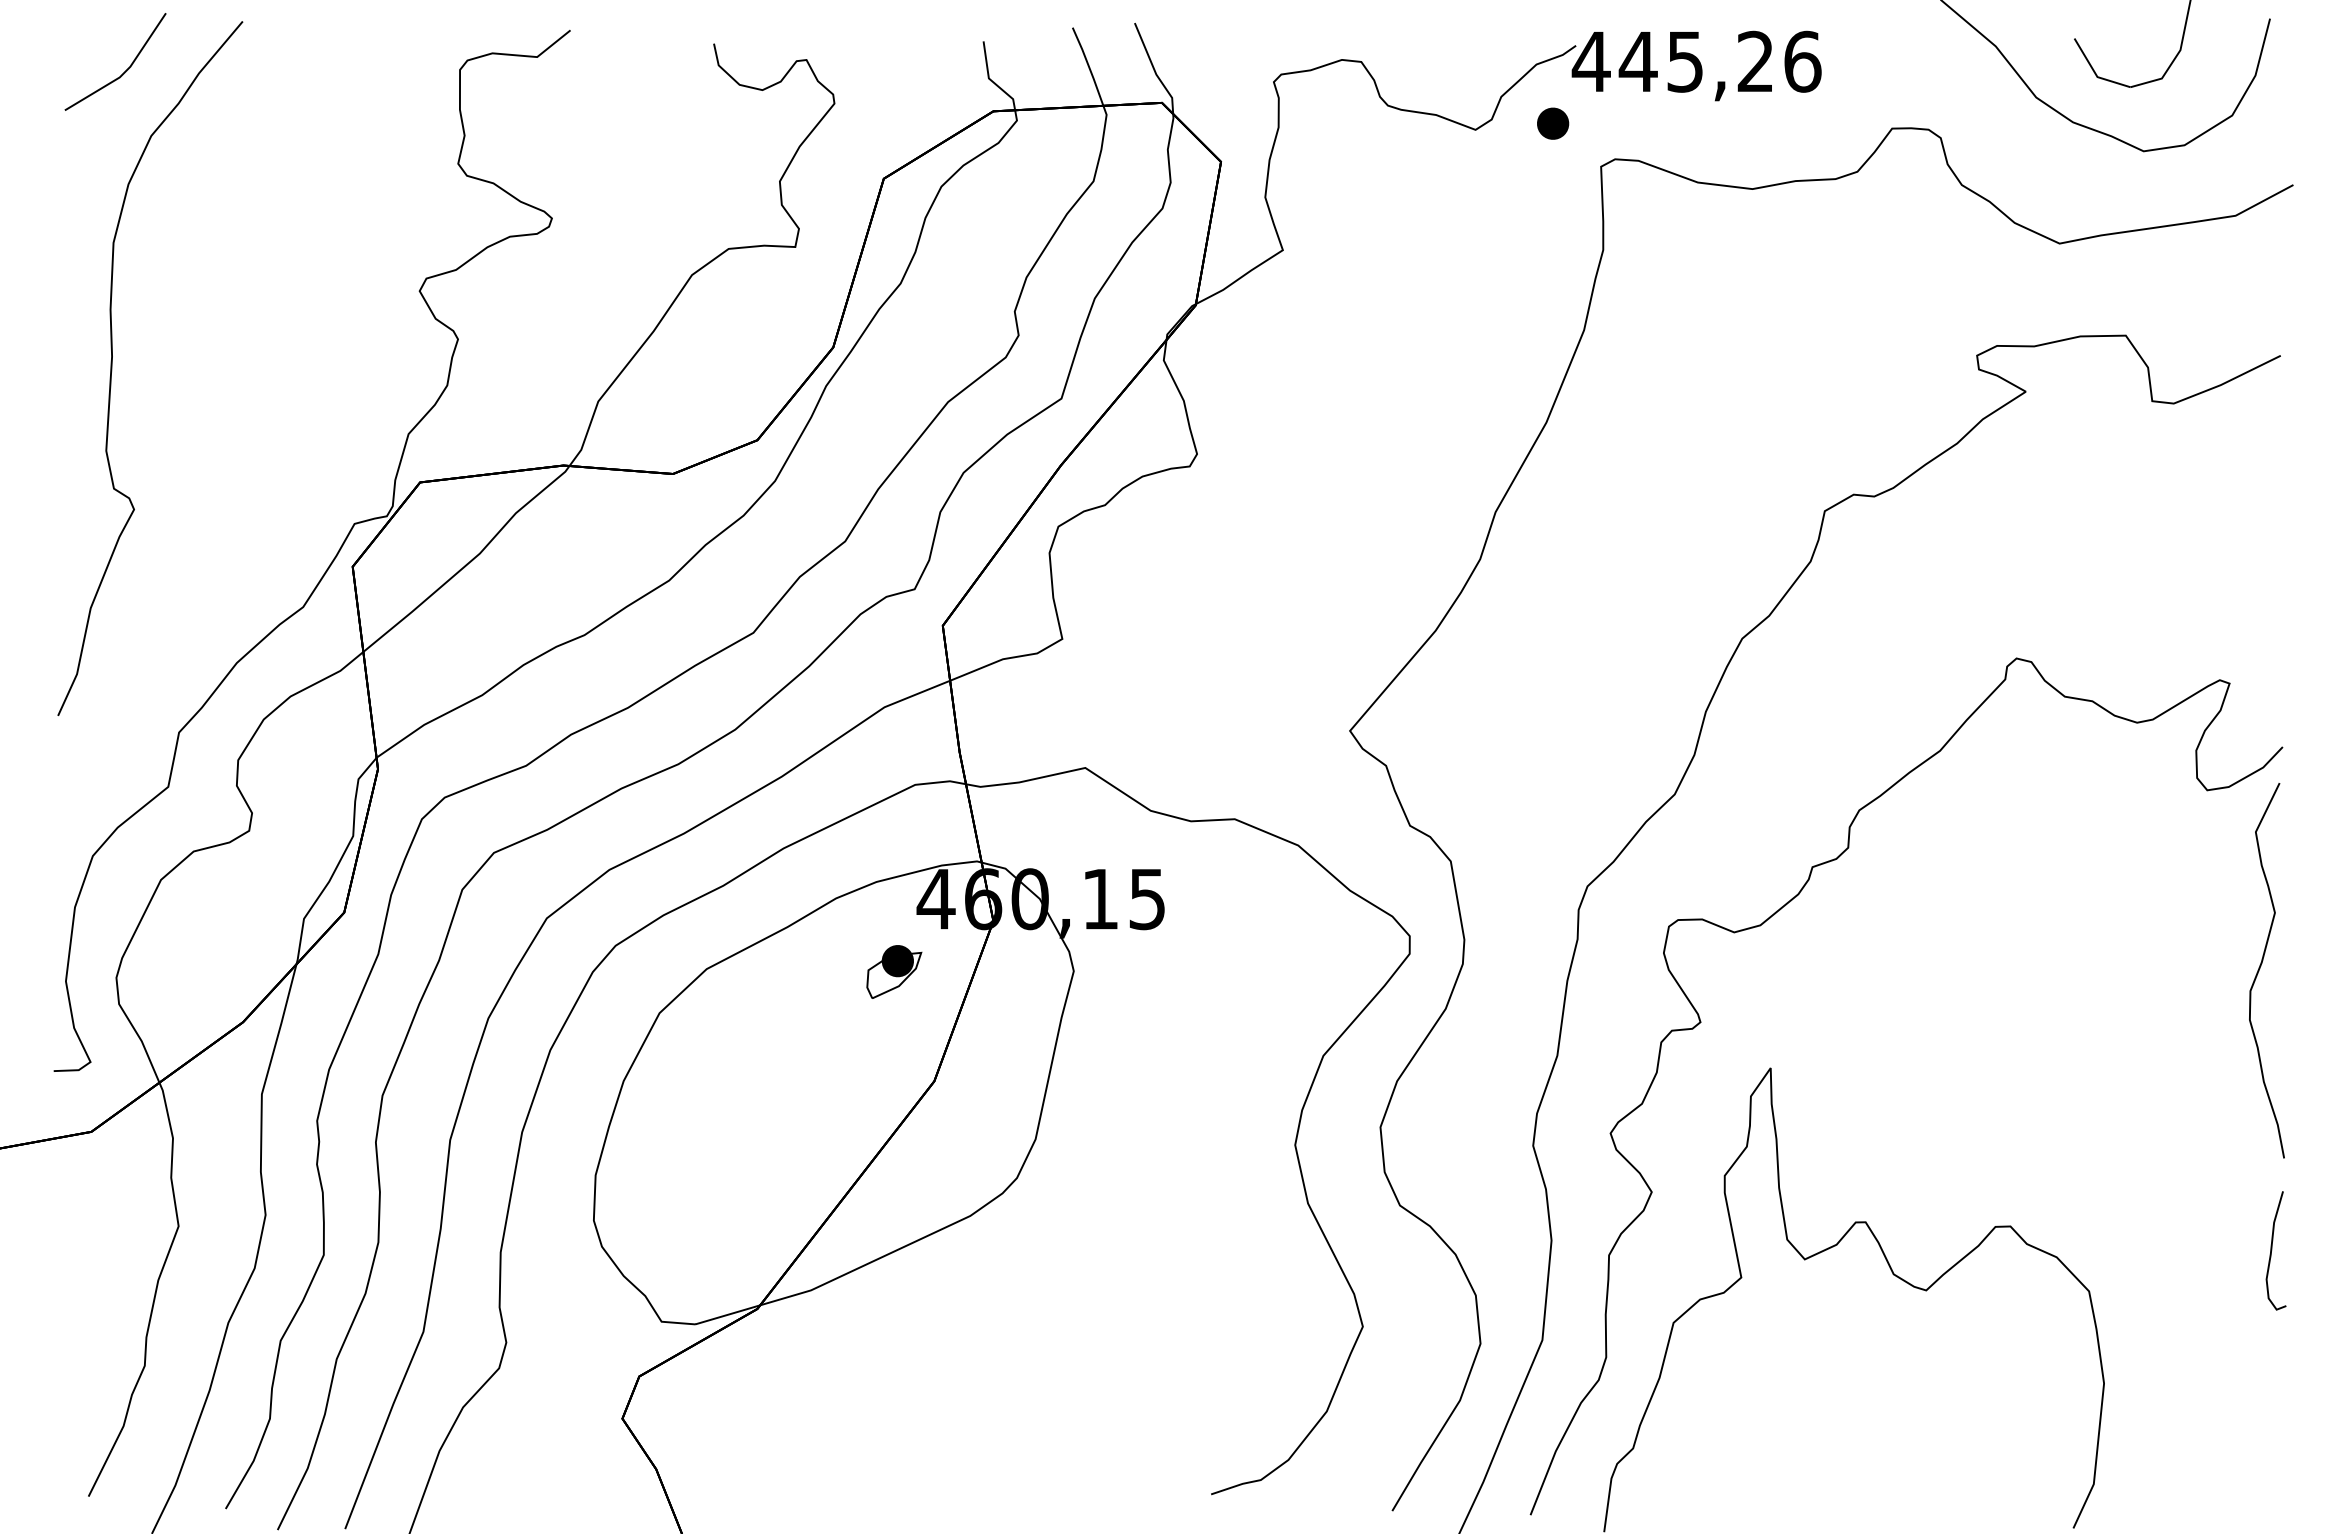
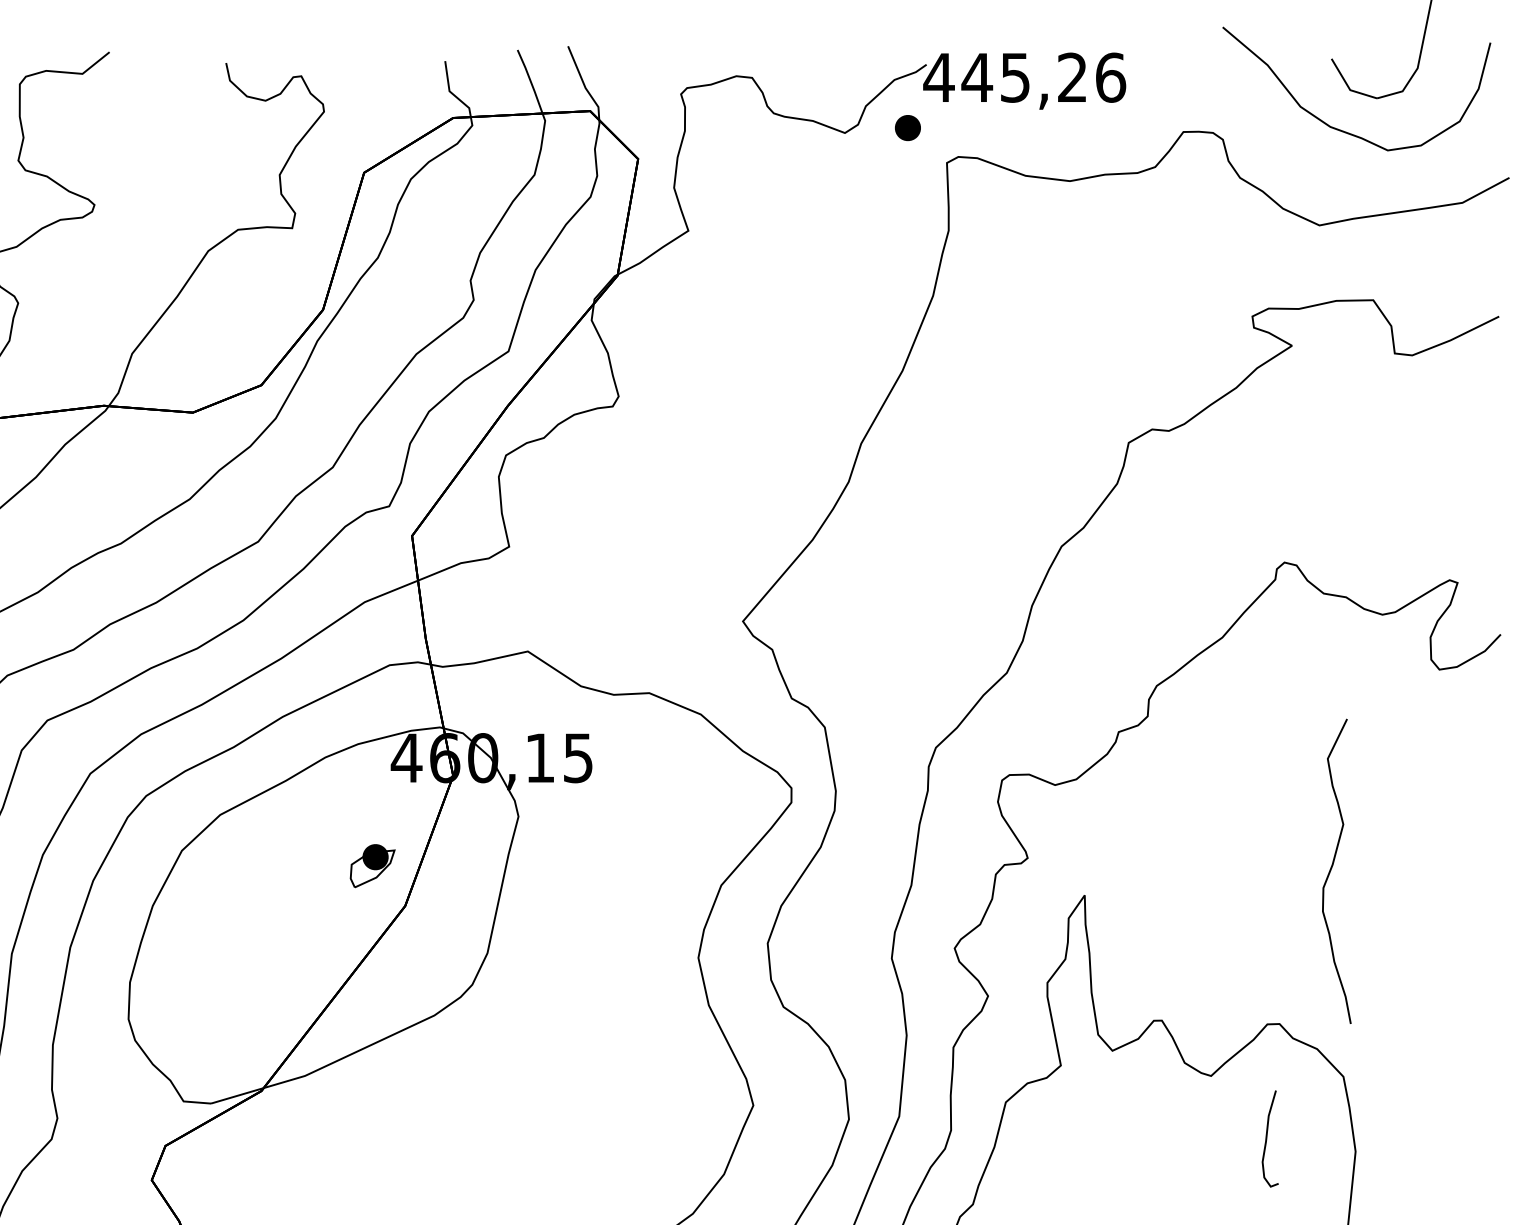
curve: (2260, 968) -> (1331, 869), moved
part: (894, 971) -> (372, 865), moved
curve: (2272, 1250) -> (1267, 1138), moved

